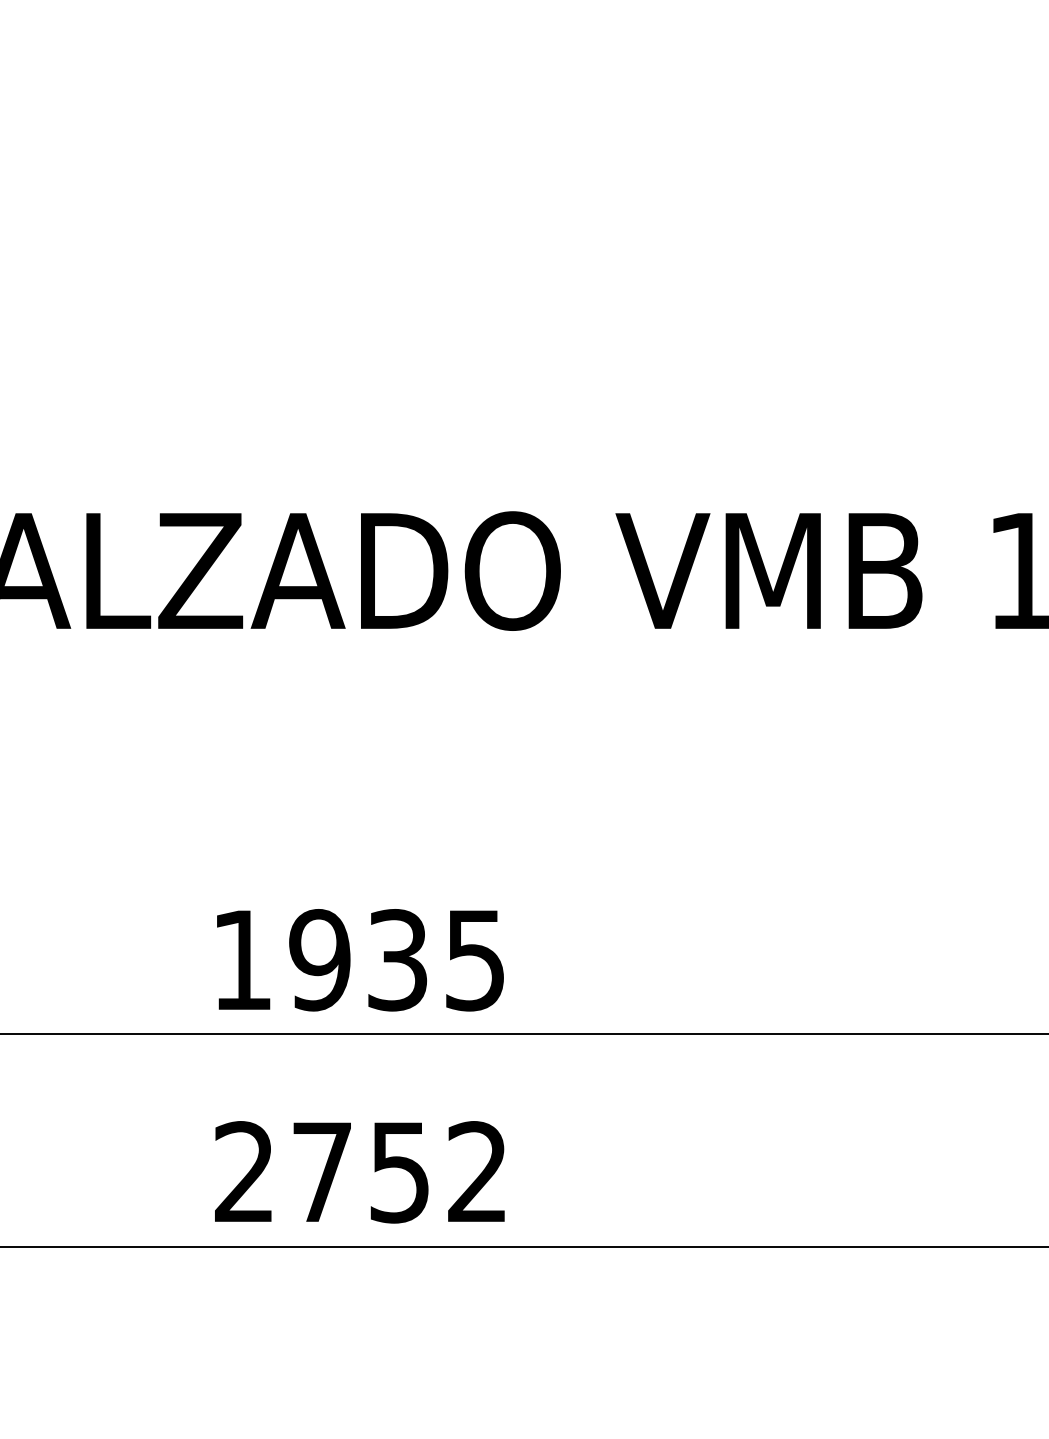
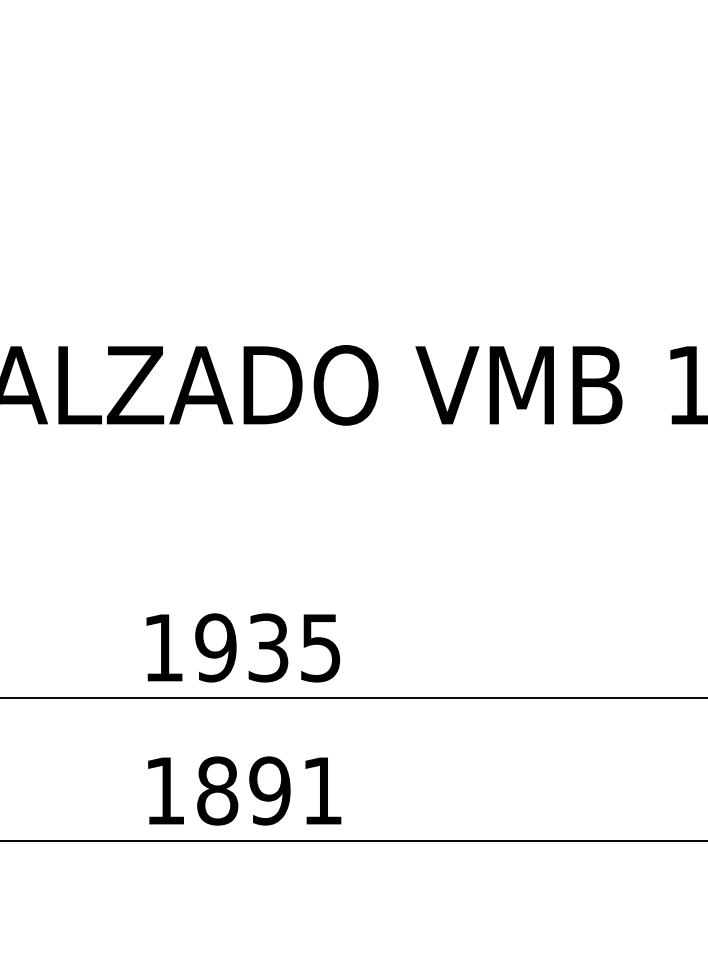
text: (360, 1171) -> (243, 790), 2752 -> 1891

